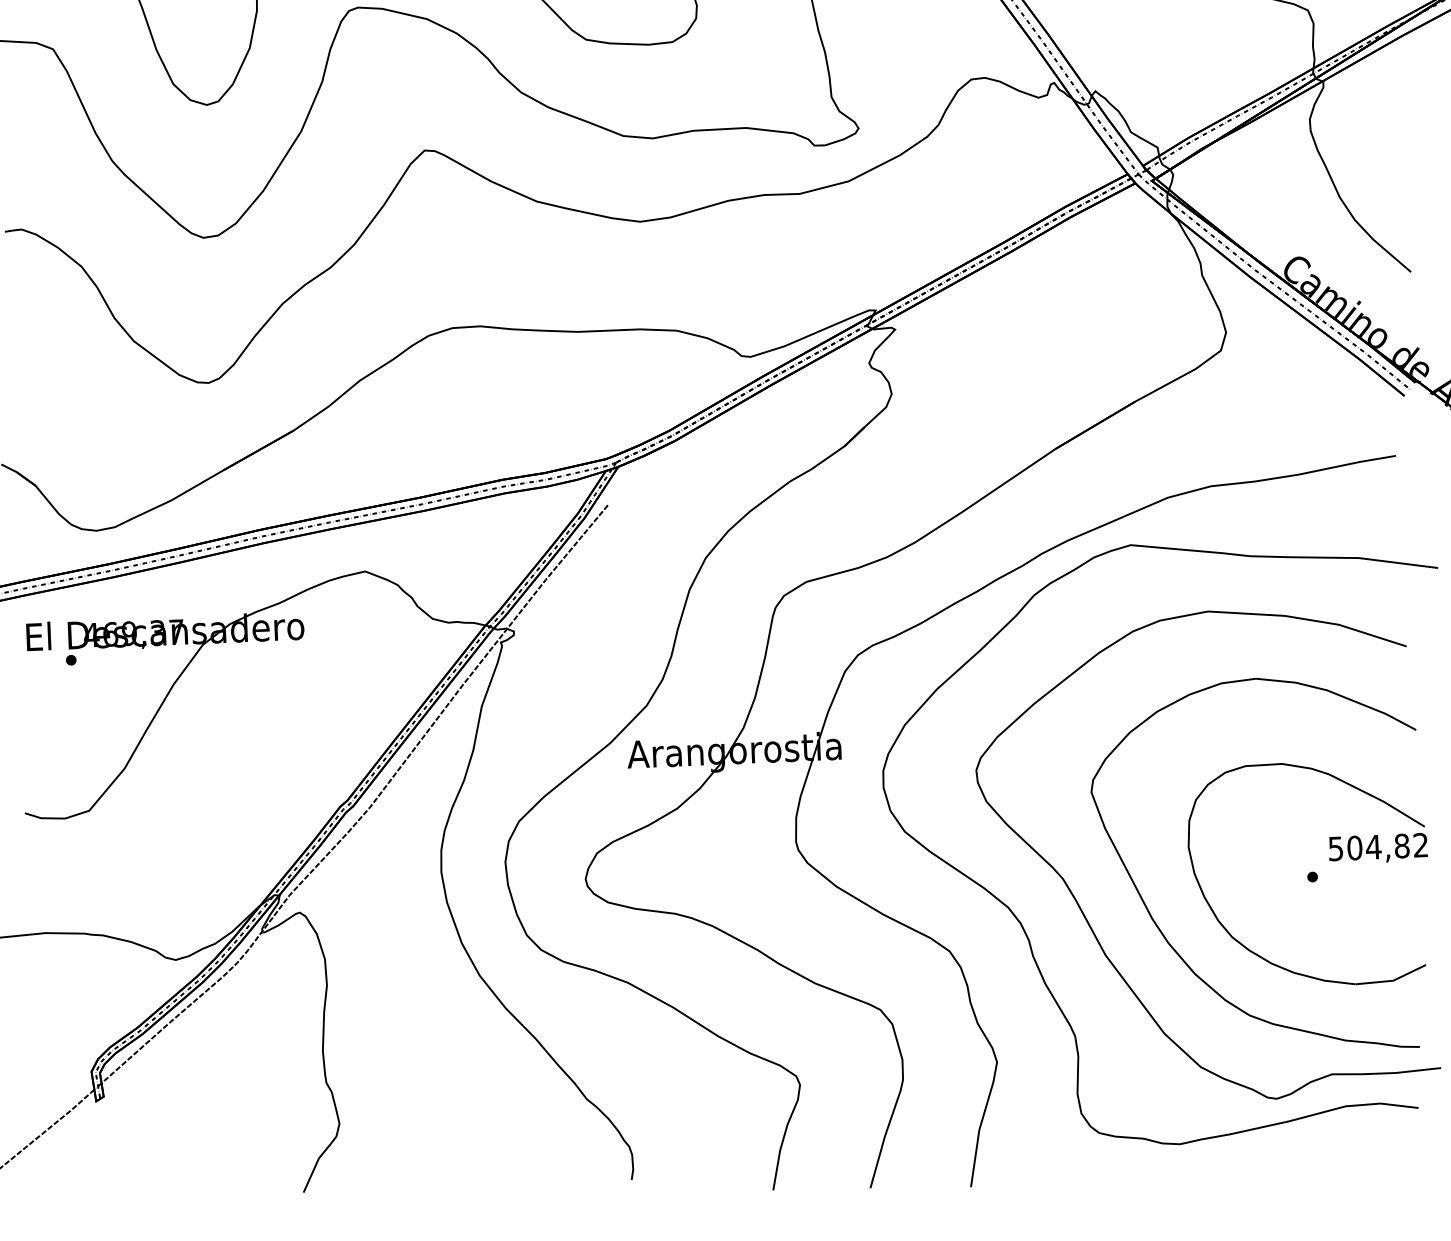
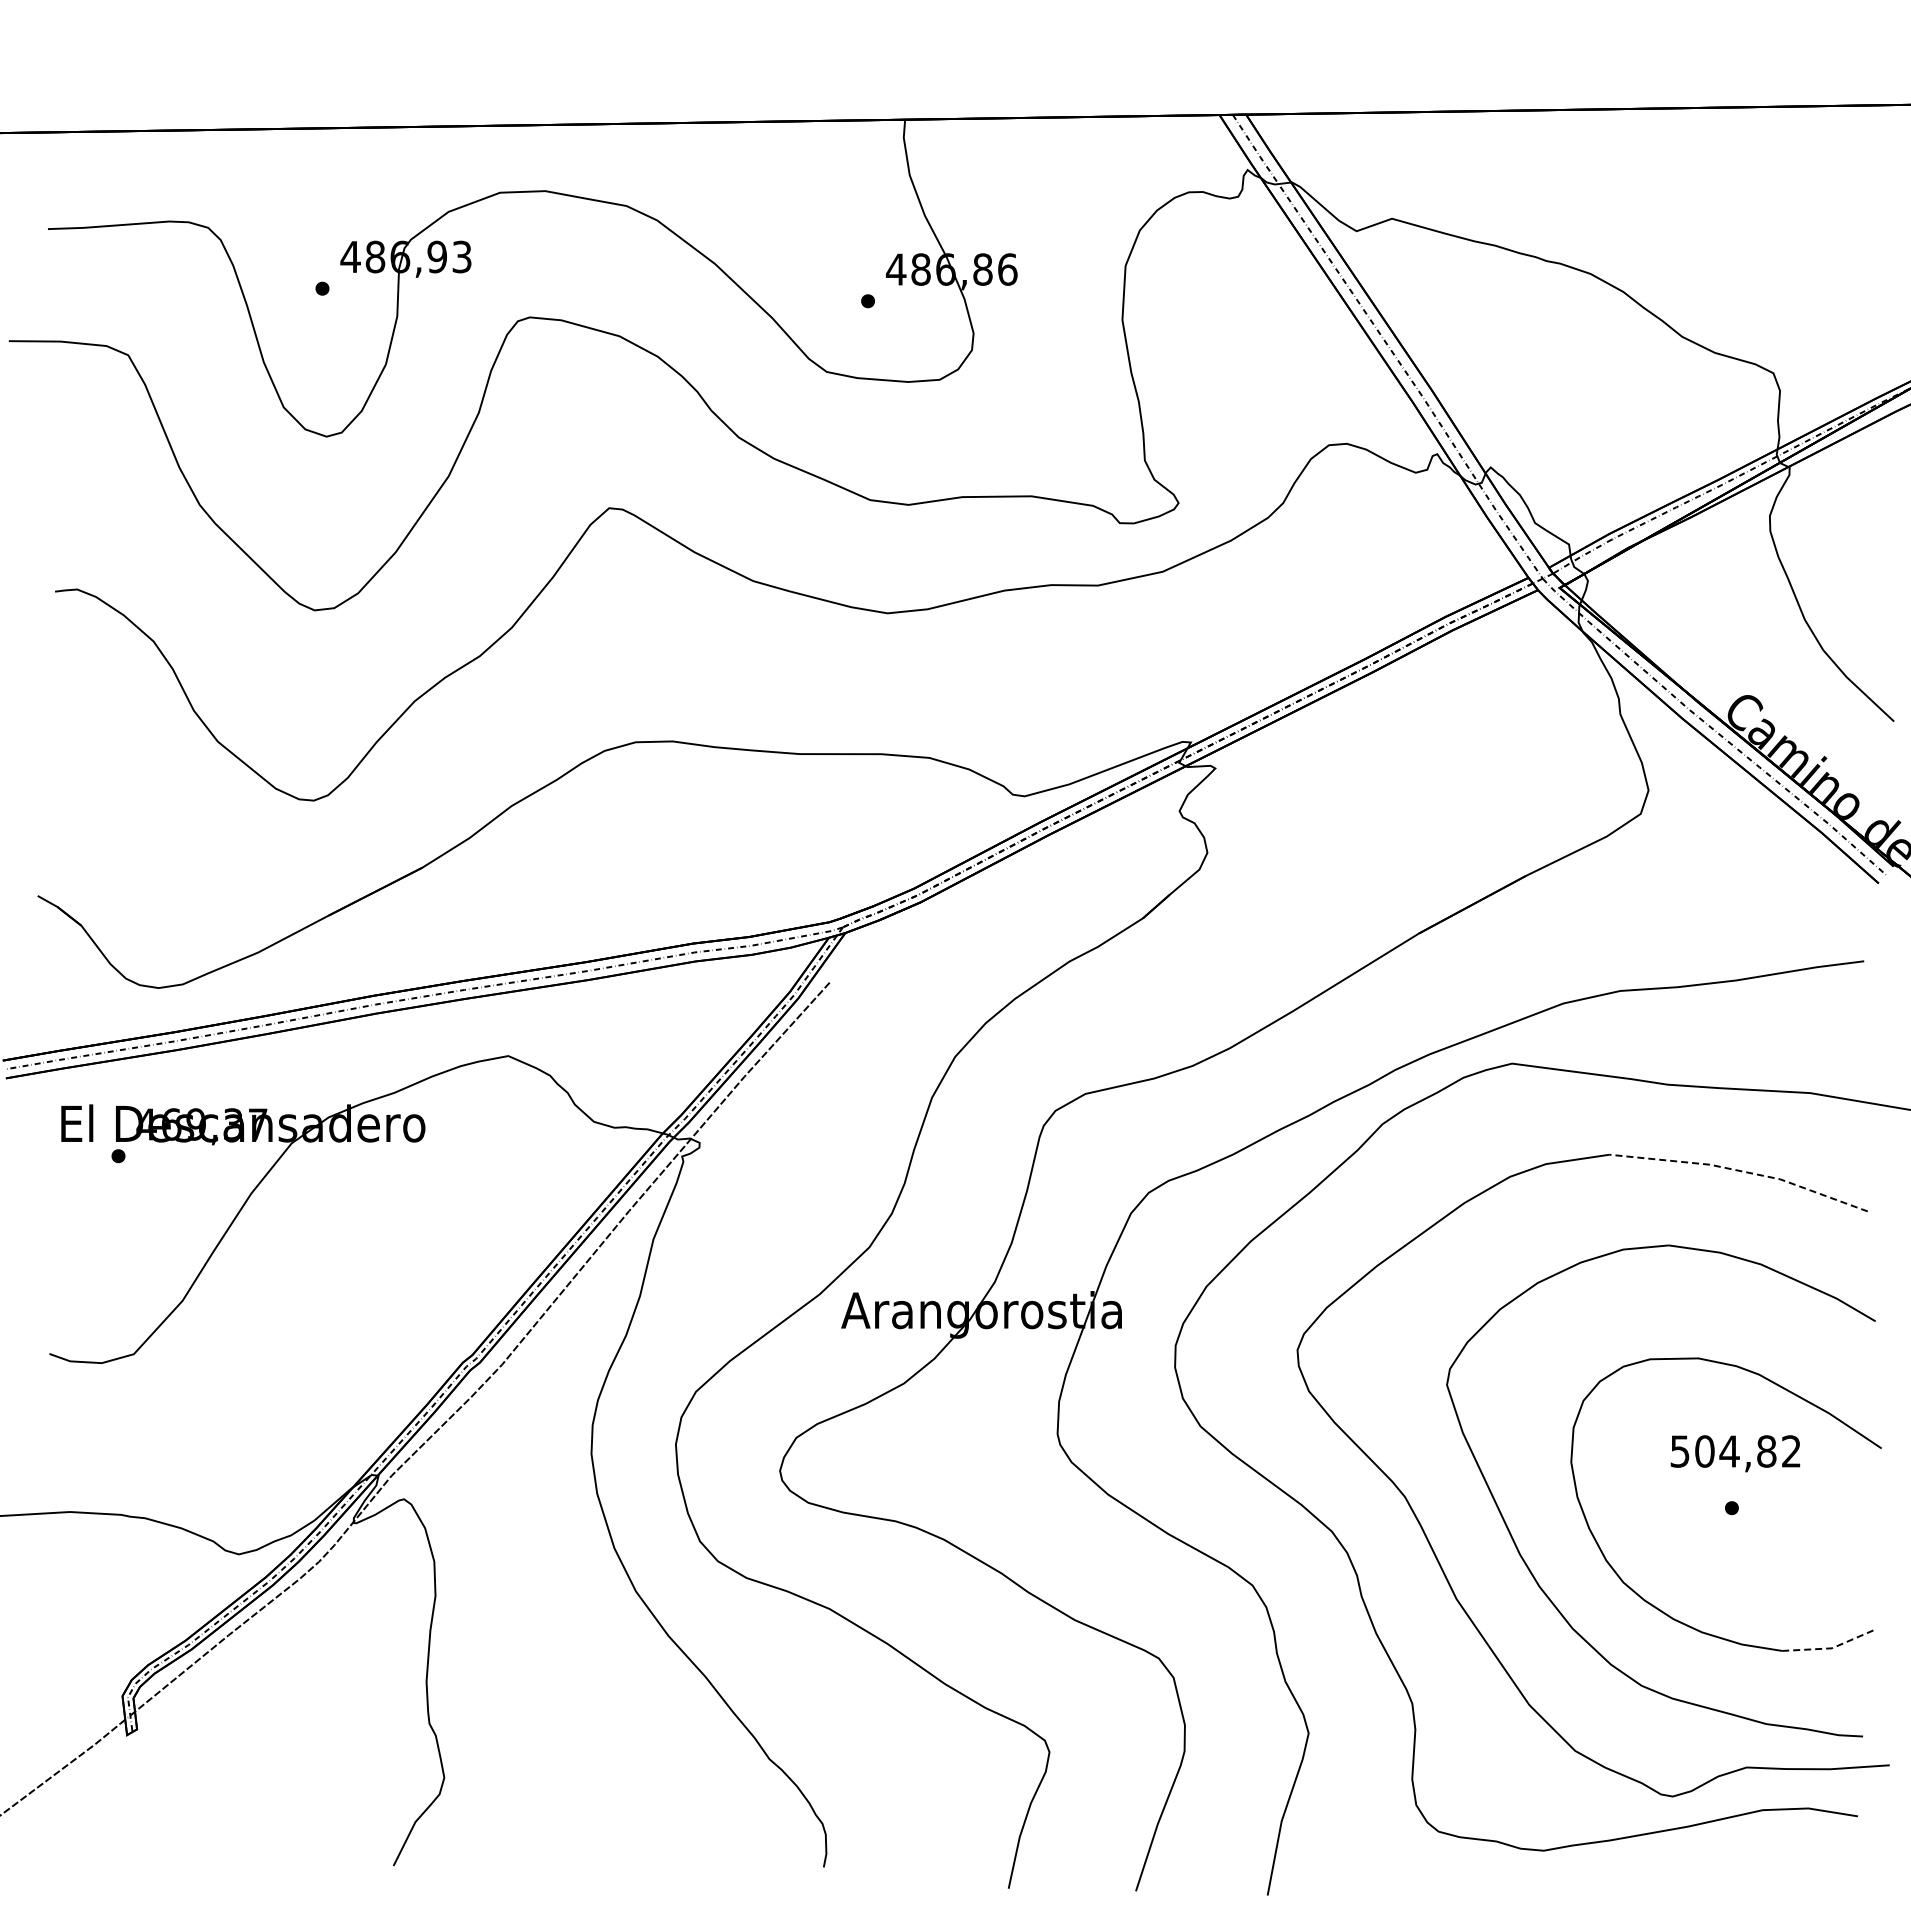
line: (1309, 620) -> (1741, 1171), solid -> dashed
text: (1378, 848) -> (1735, 1453), moved
line: (1393, 980) -> (1832, 1648), solid -> dashed

